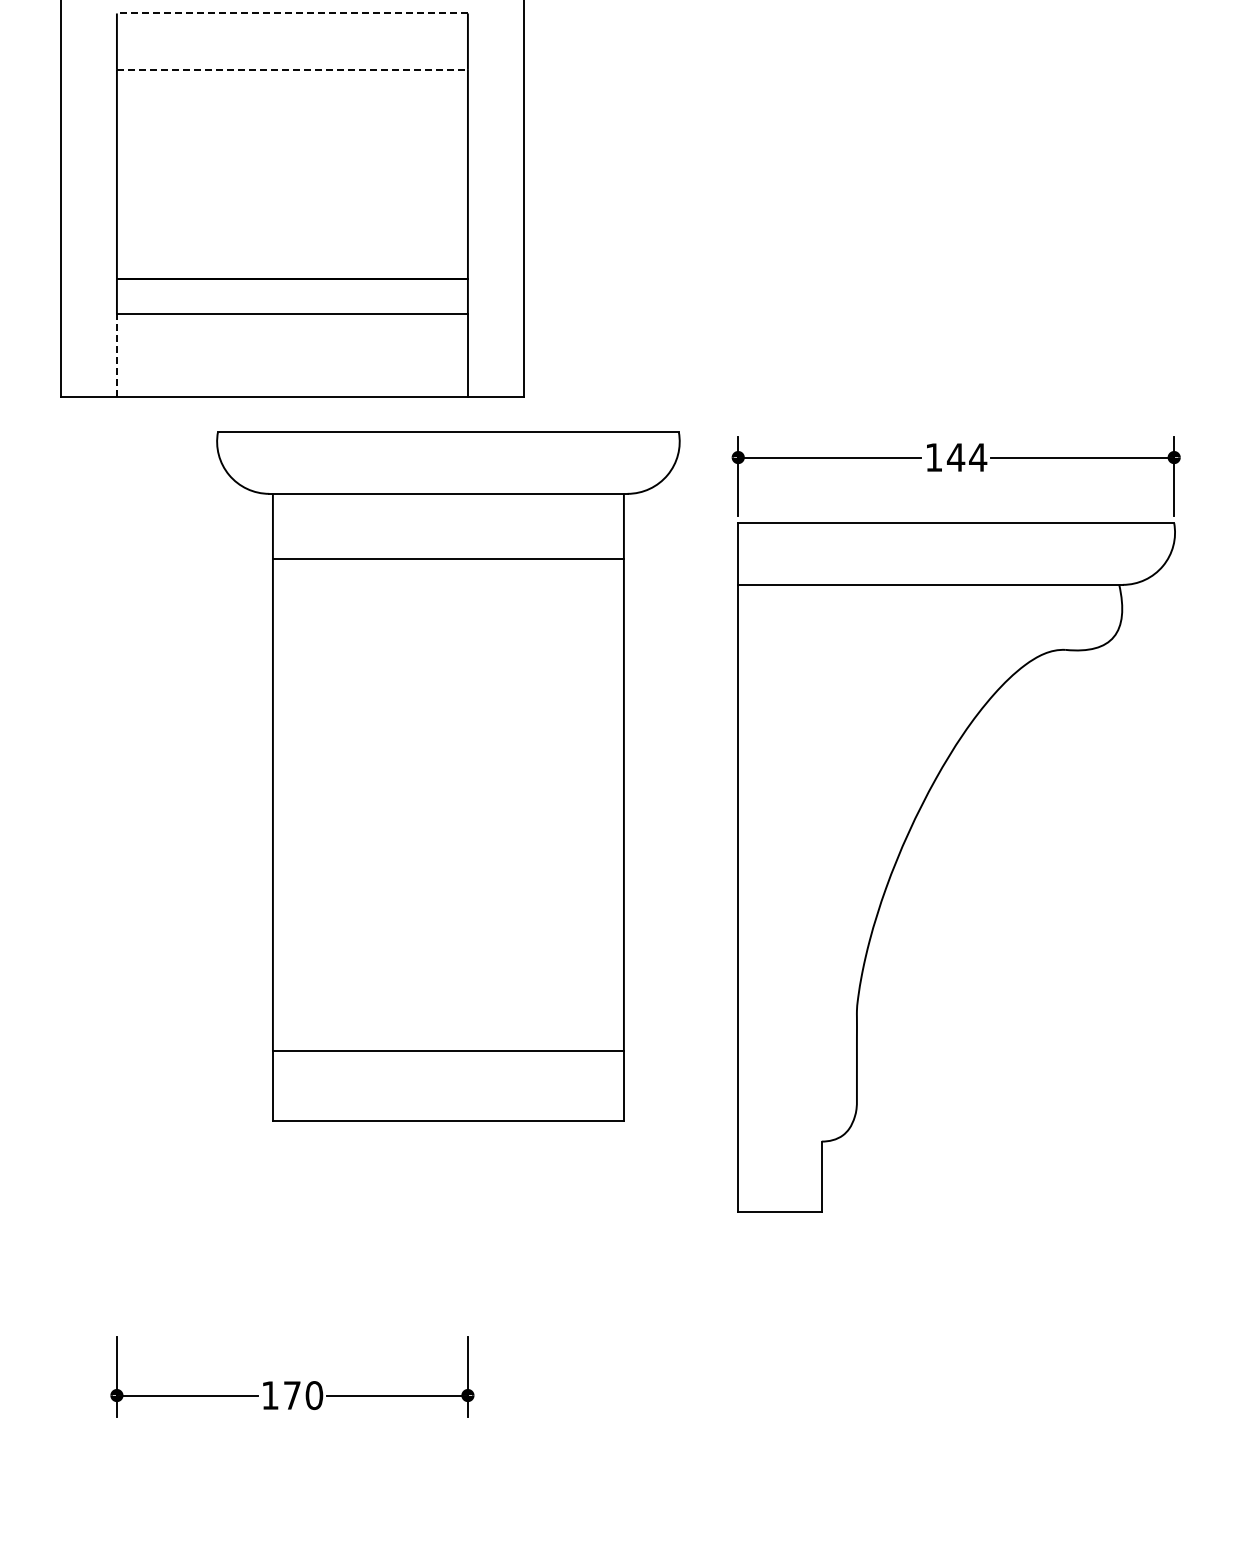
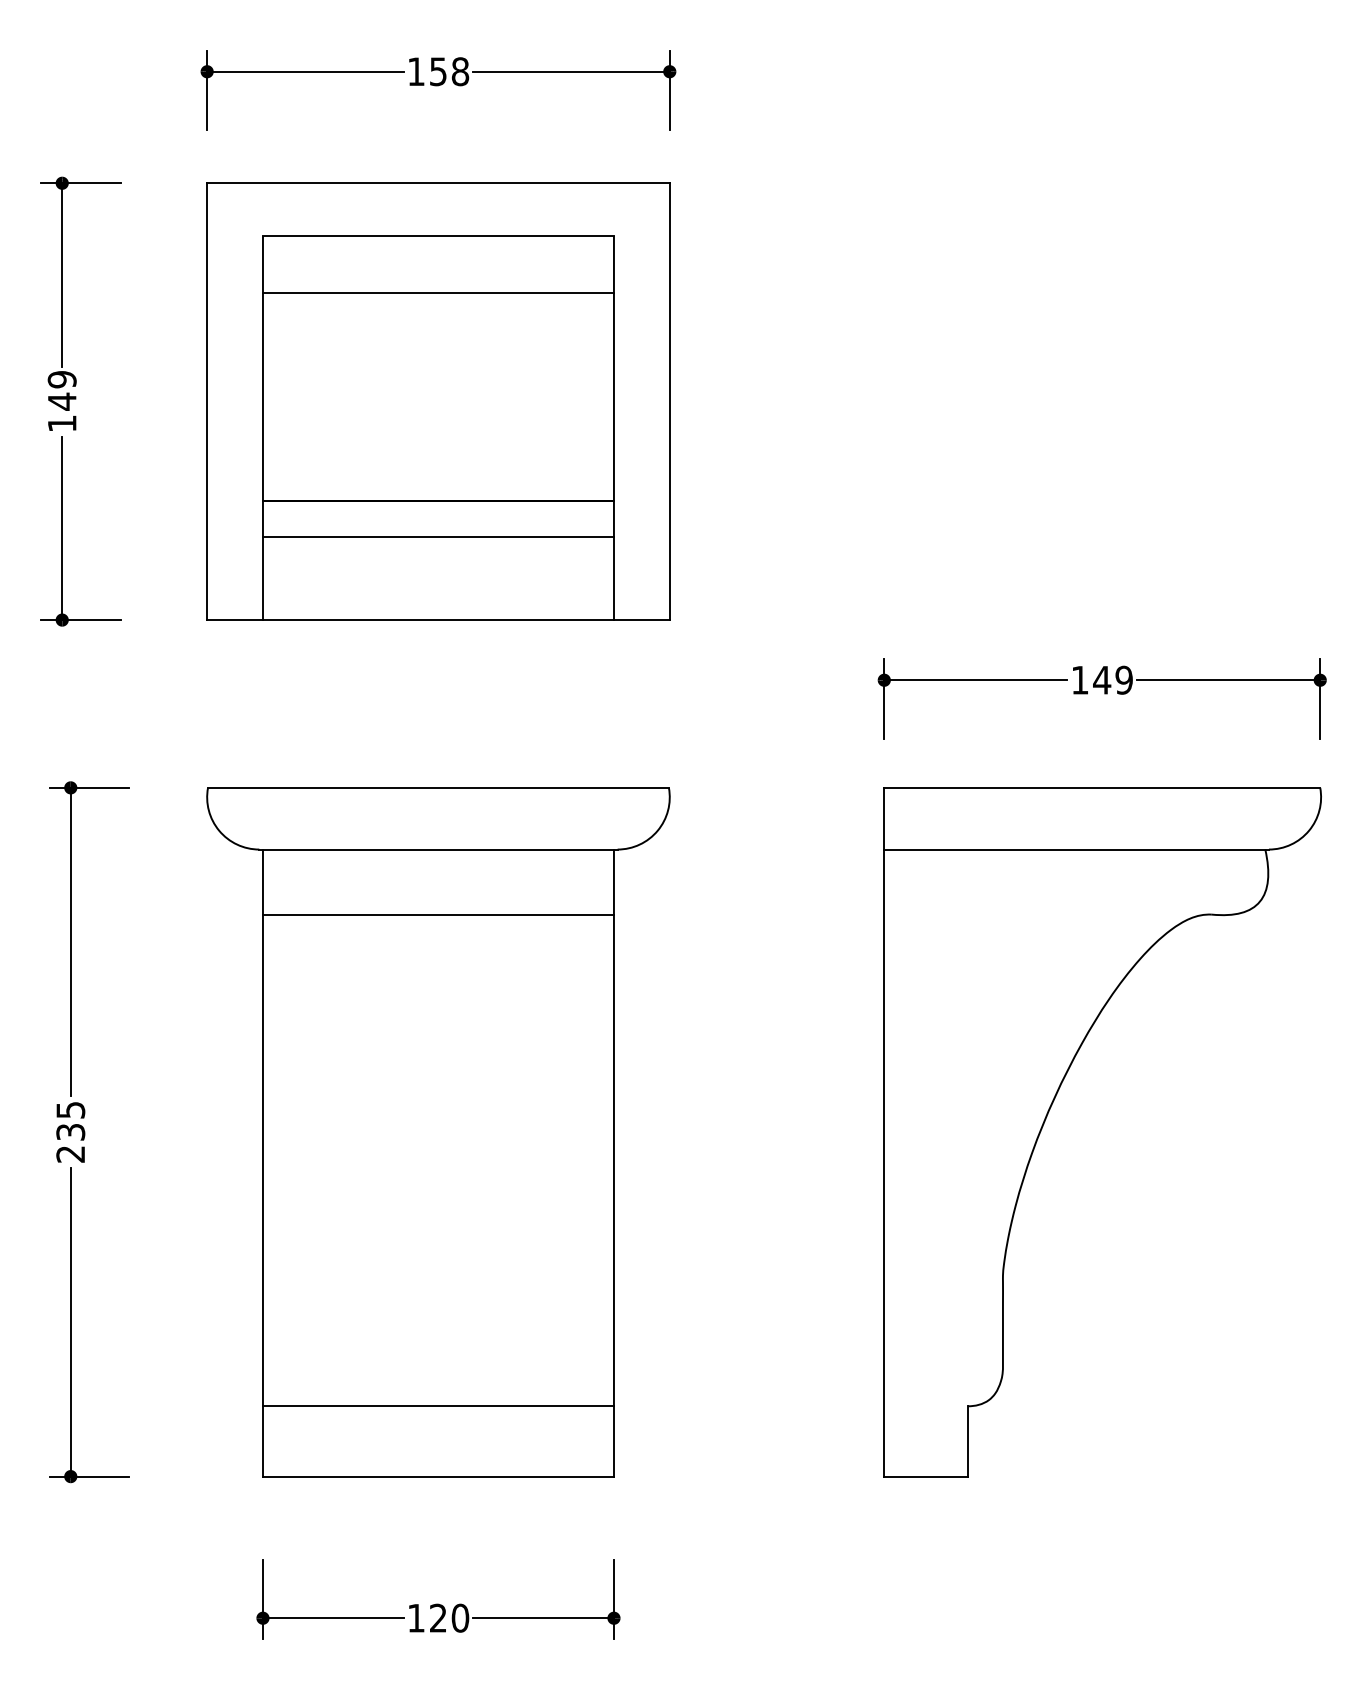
line: (291, 13) -> (437, 236), dashed -> solid
line: (292, 69) -> (438, 292), dashed -> solid
line: (116, 355) -> (262, 578), dashed -> solid
text: (978, 456) -> (1124, 679), 144 -> 149
part: (448, 776) -> (438, 1132), moved
part: (905, 842) -> (1051, 1107), moved
text: (292, 1394) -> (438, 1617), 170 -> 120

